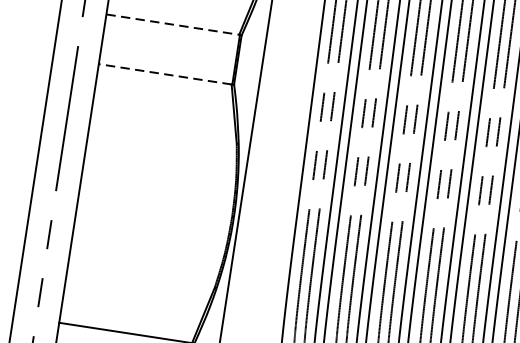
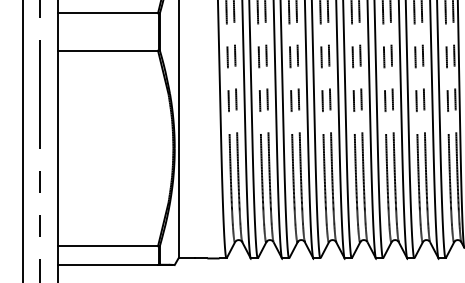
line: (173, 25) -> (108, 13), dashed -> solid
line: (164, 73) -> (107, 50), dashed -> solid

